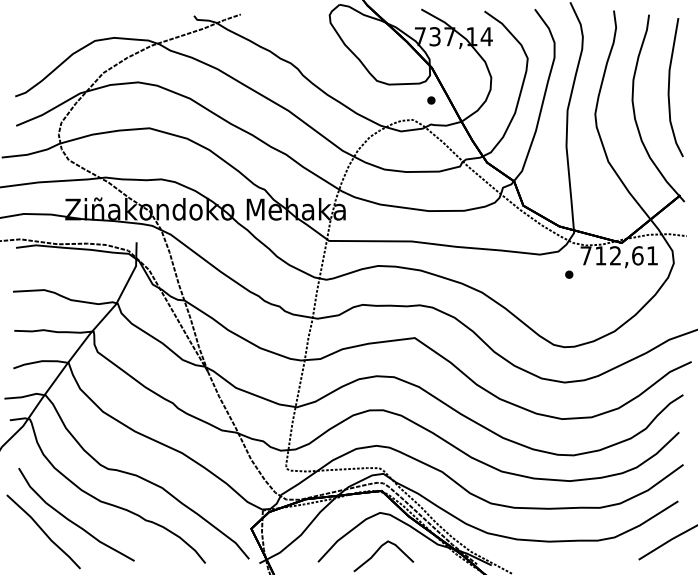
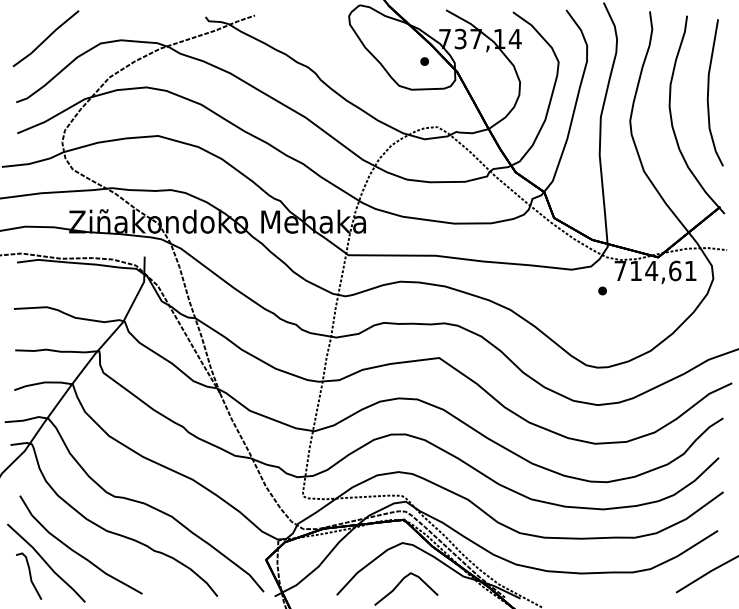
line: (42, 36) -> (45, 38), added
part: (431, 100) -> (424, 61), moved
text: (615, 255) -> (651, 270), 712,61 -> 714,61
curve: (27, 543) -> (29, 575), added

